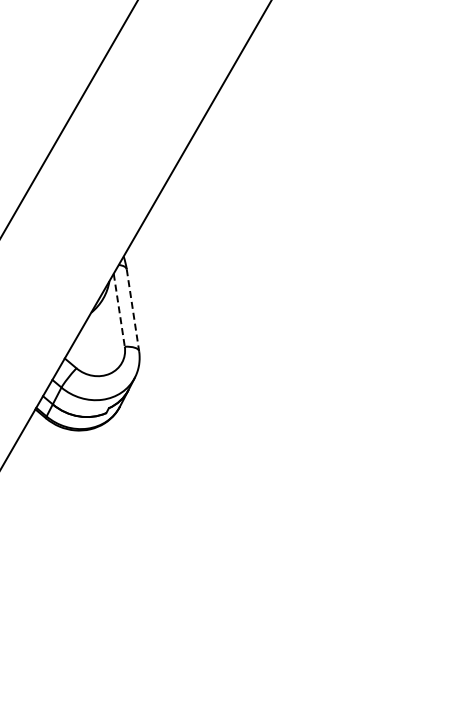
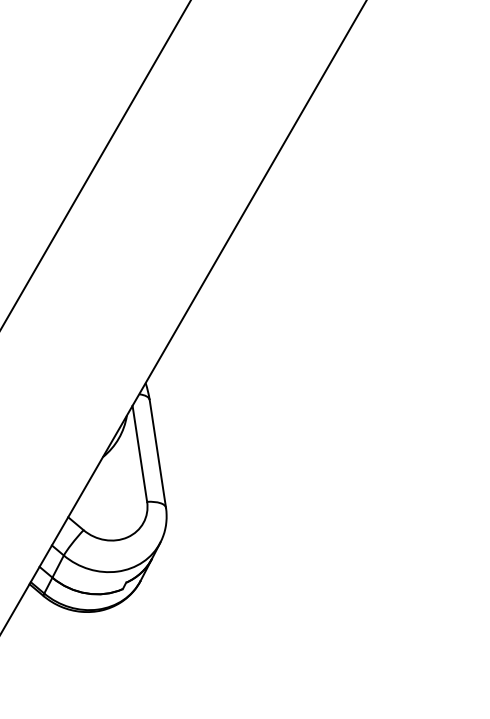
line: (119, 310) -> (140, 454), dashed -> solid
line: (133, 310) -> (158, 454), dashed -> solid

